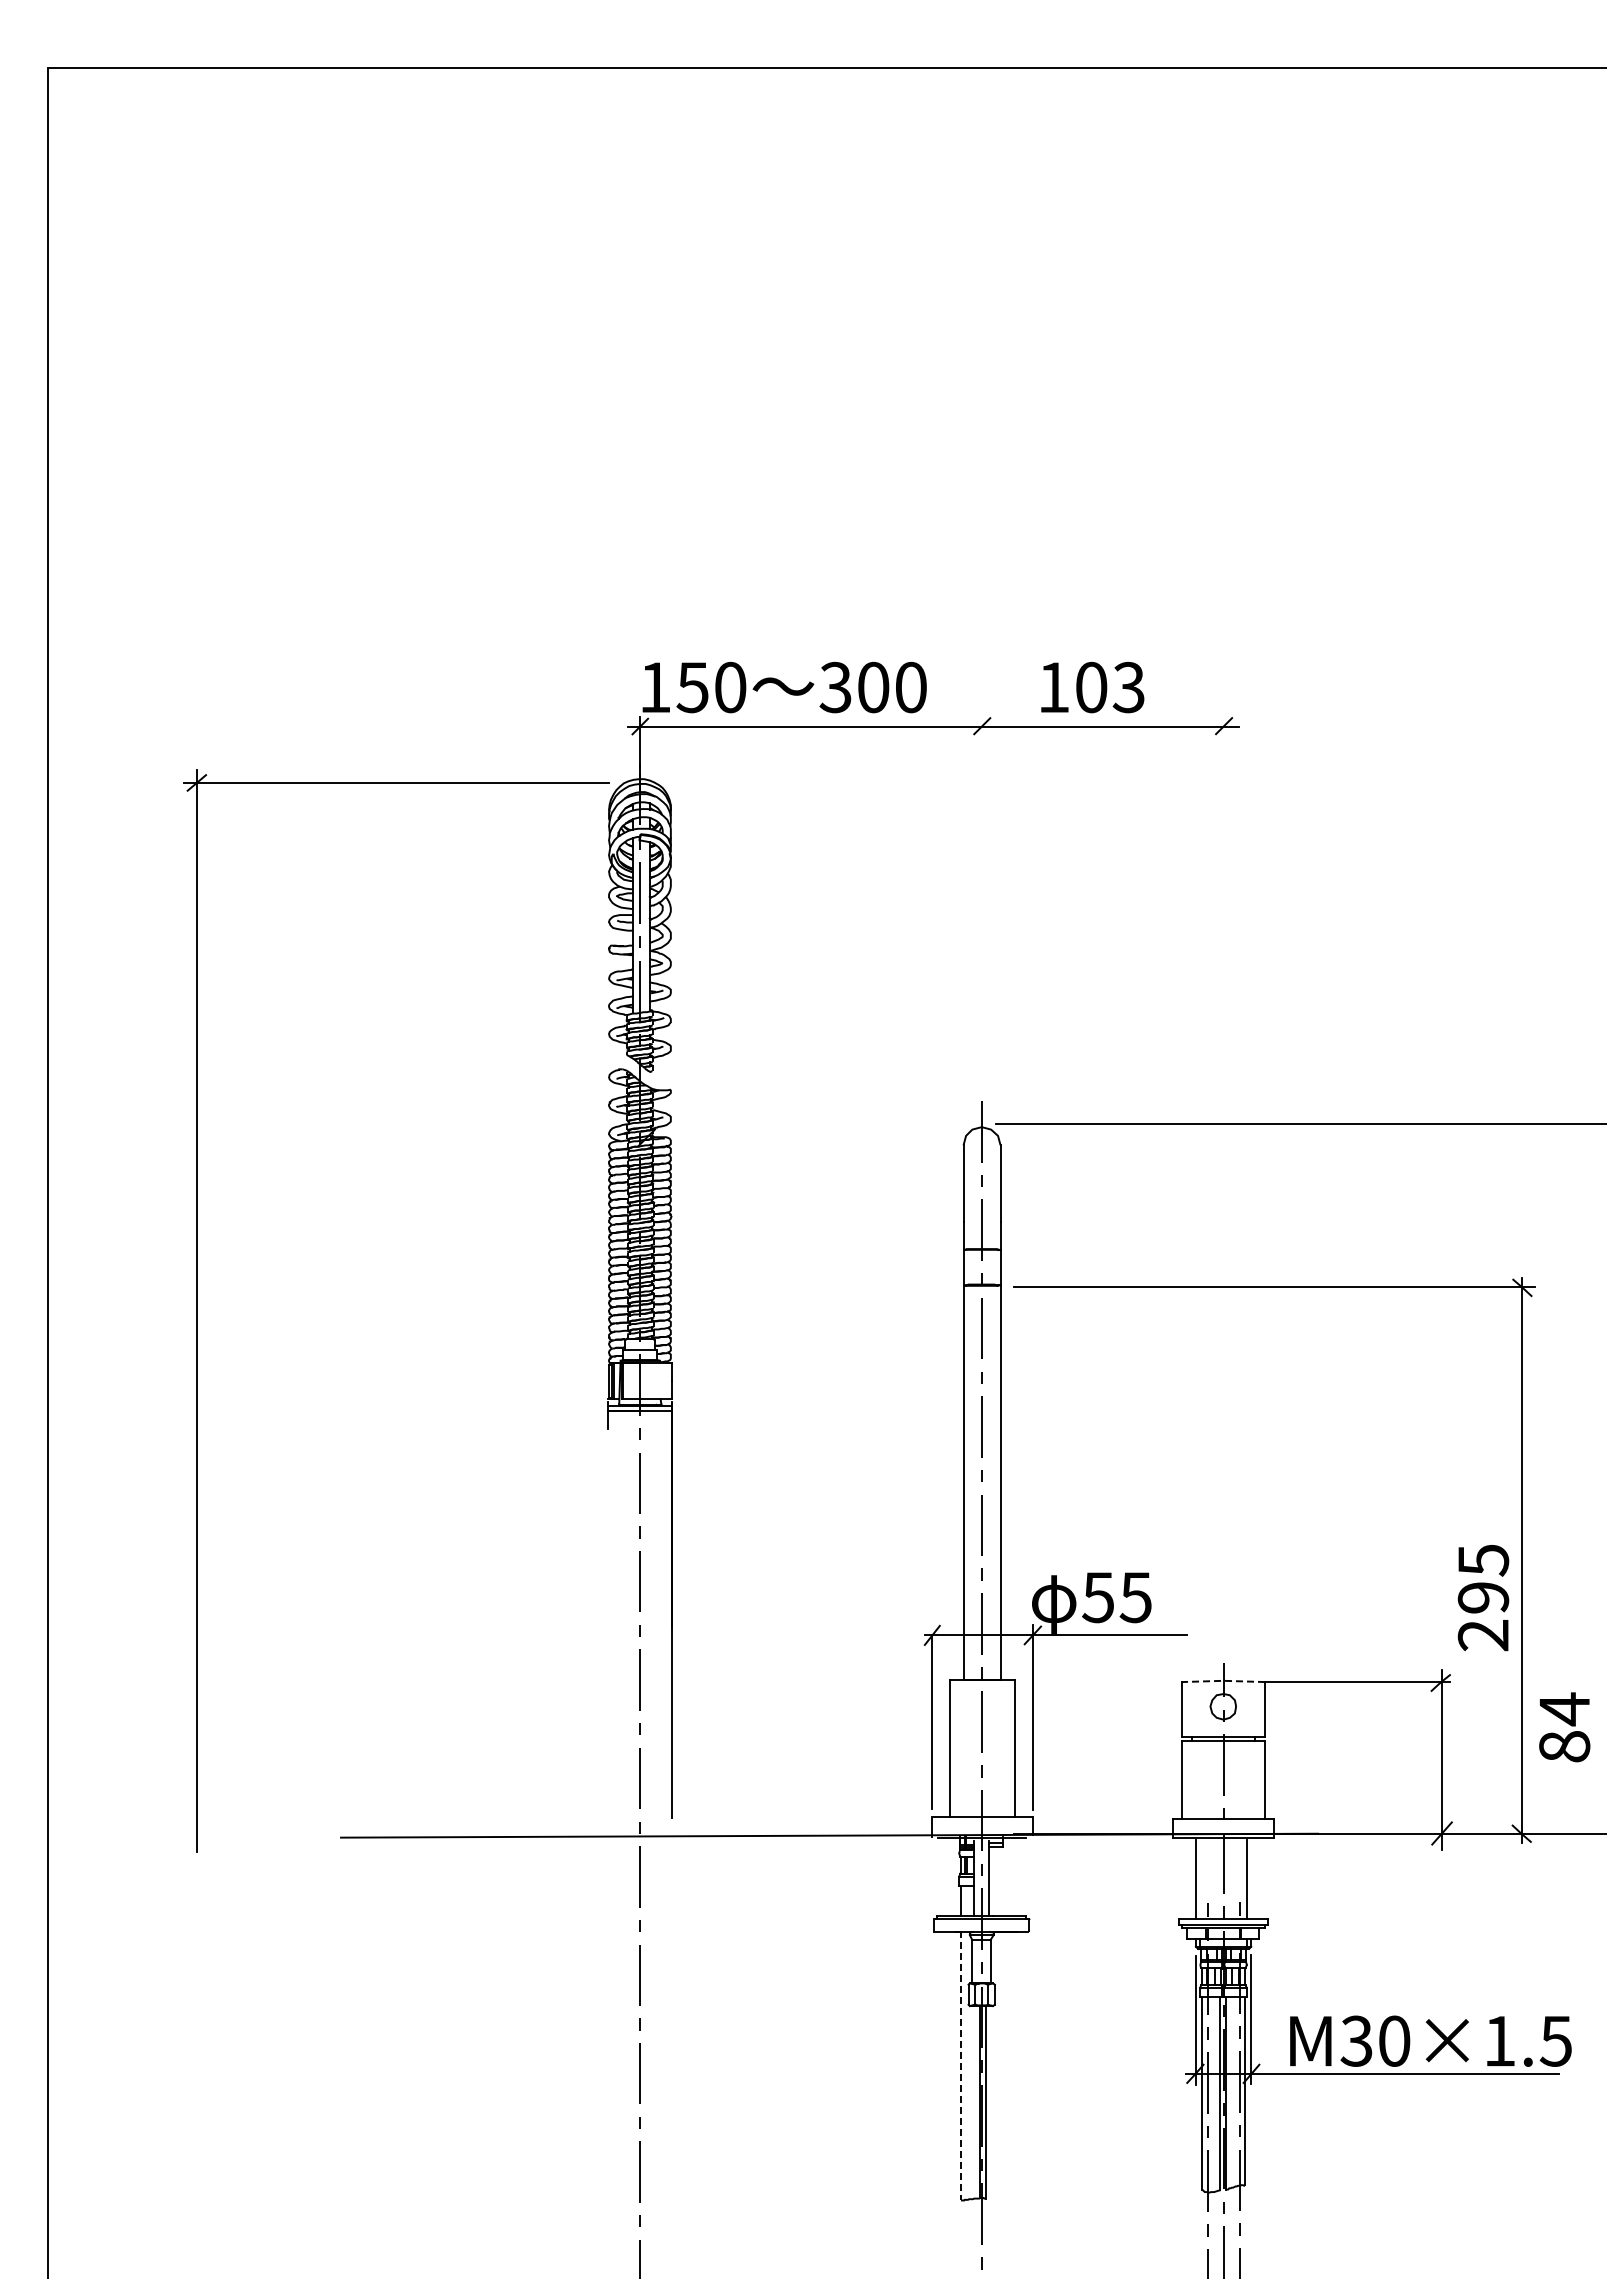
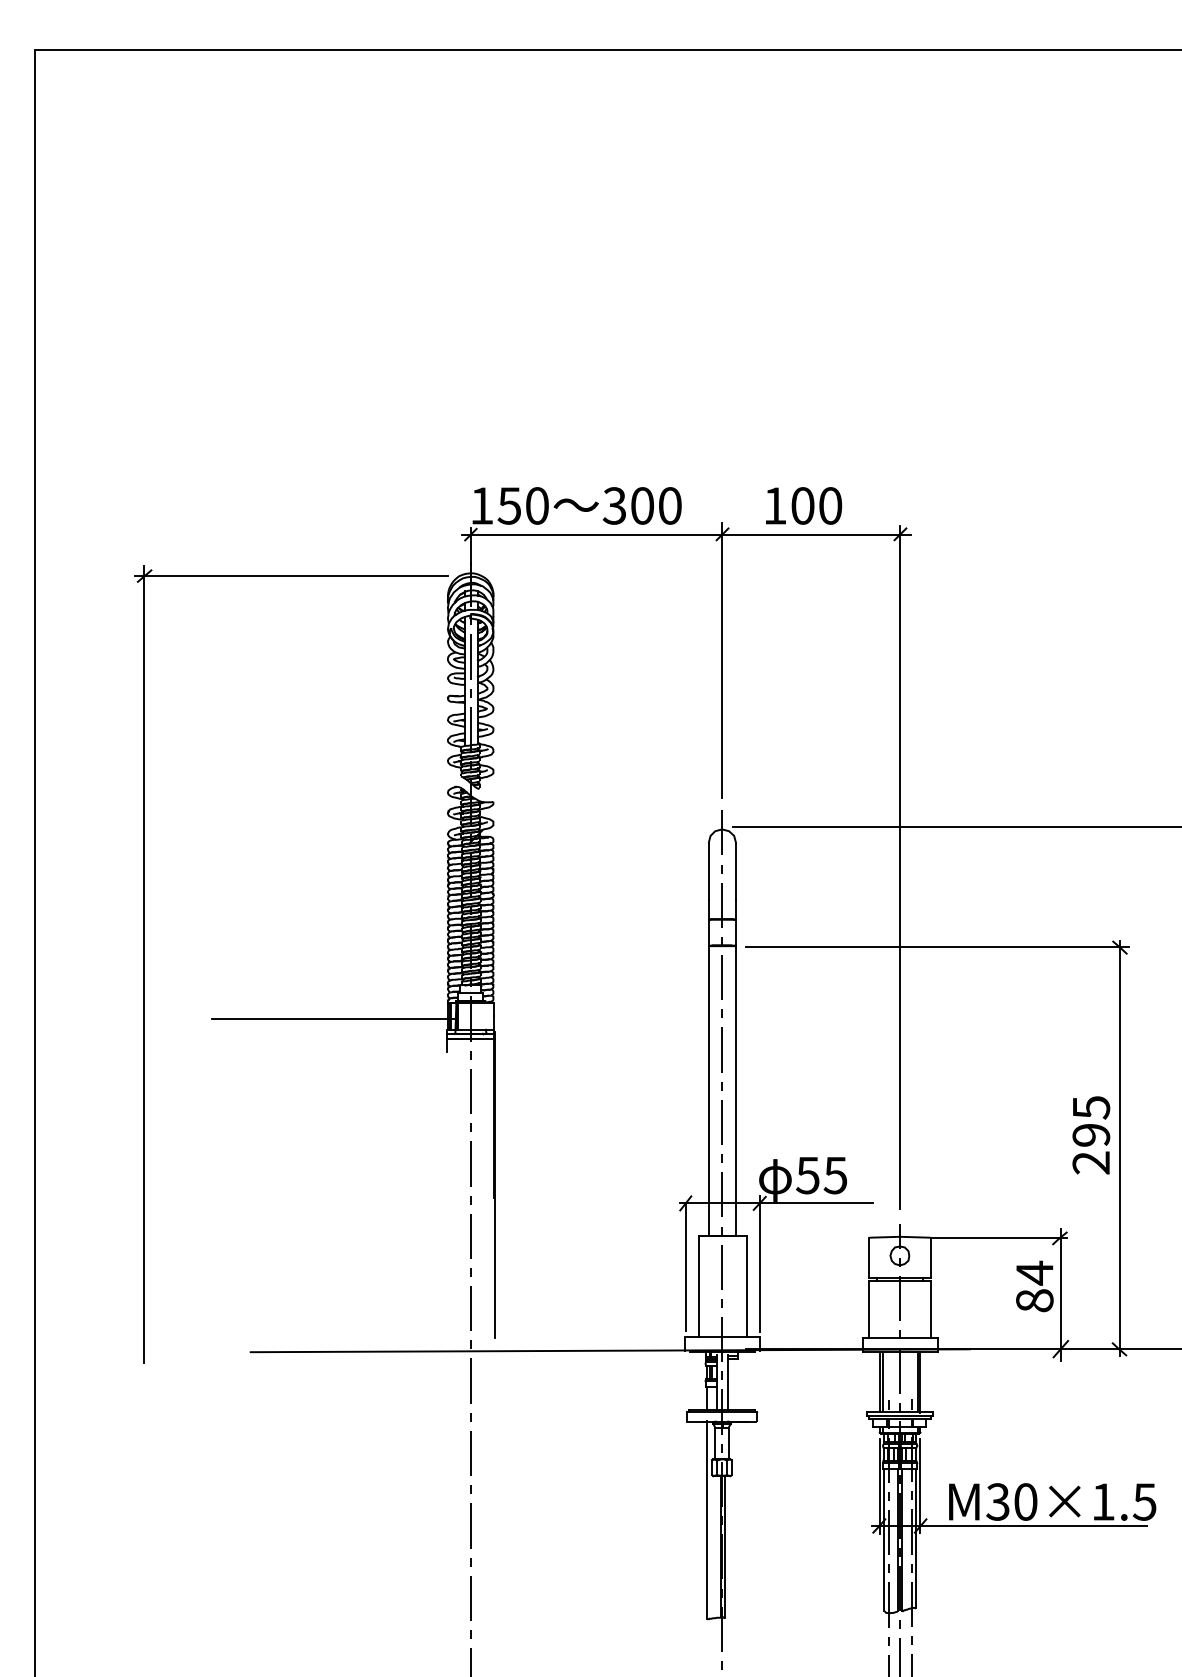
text: (1128, 687) -> (830, 505), 103 -> 100
line: (981, 897) -> (721, 660), added
line: (1223, 1178) -> (900, 867), added
line: (452, 1385) -> (332, 1019), added
text: (1483, 1598) -> (1091, 1135), moved
line: (1223, 1680) -> (900, 1236), dashed -> solid
text: (1564, 1727) -> (1034, 1286), moved
line: (1199, 1879) -> (882, 1382), added
line: (1251, 1879) -> (920, 1382), added
line: (961, 2066) -> (707, 1520), dashed -> solid

